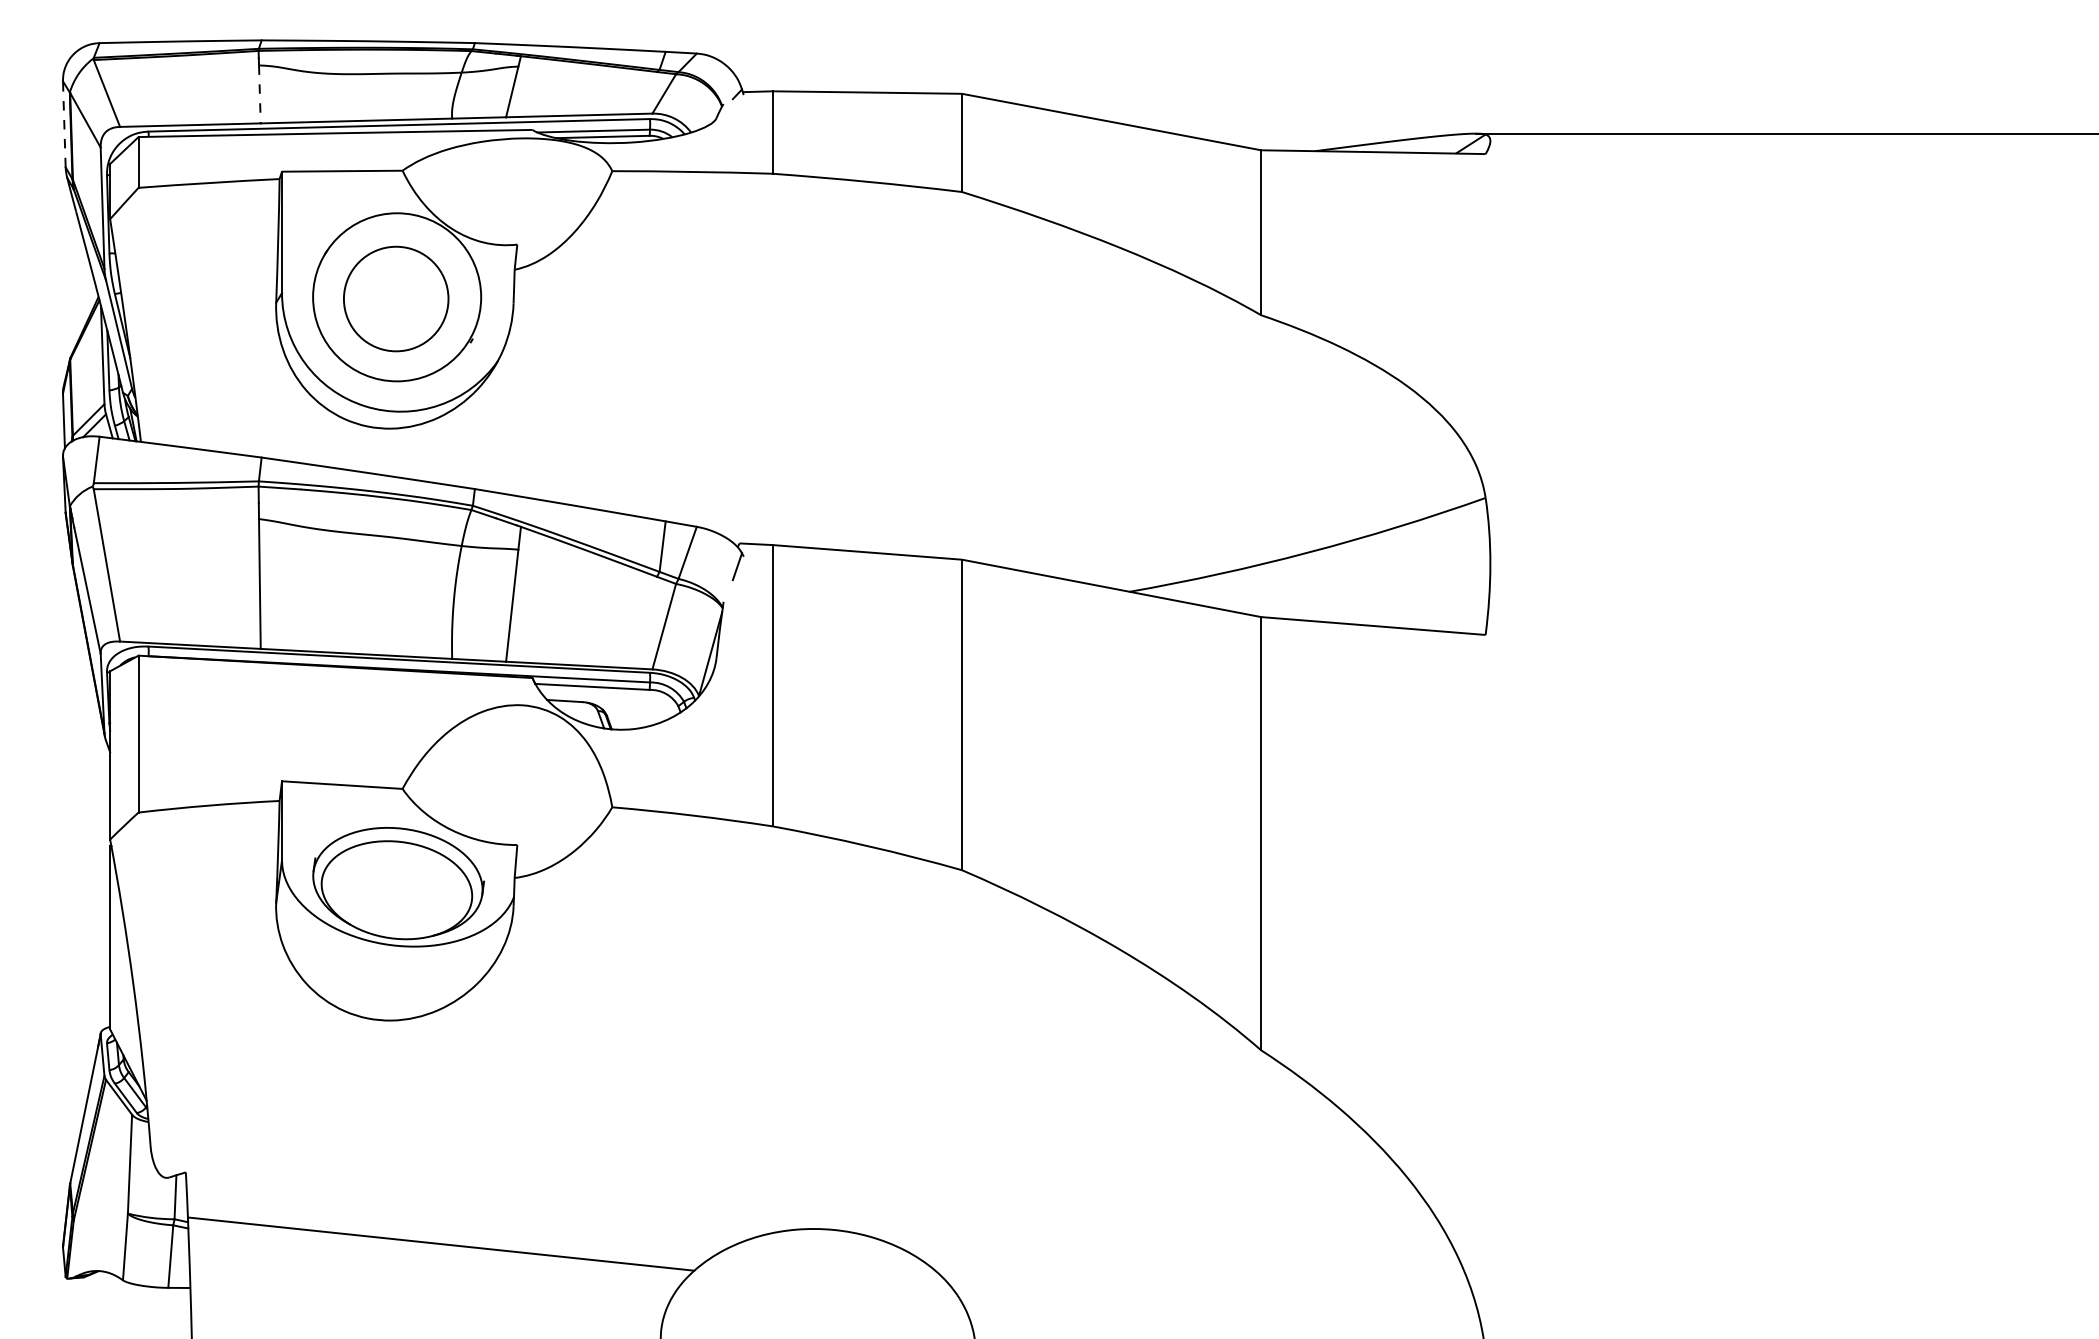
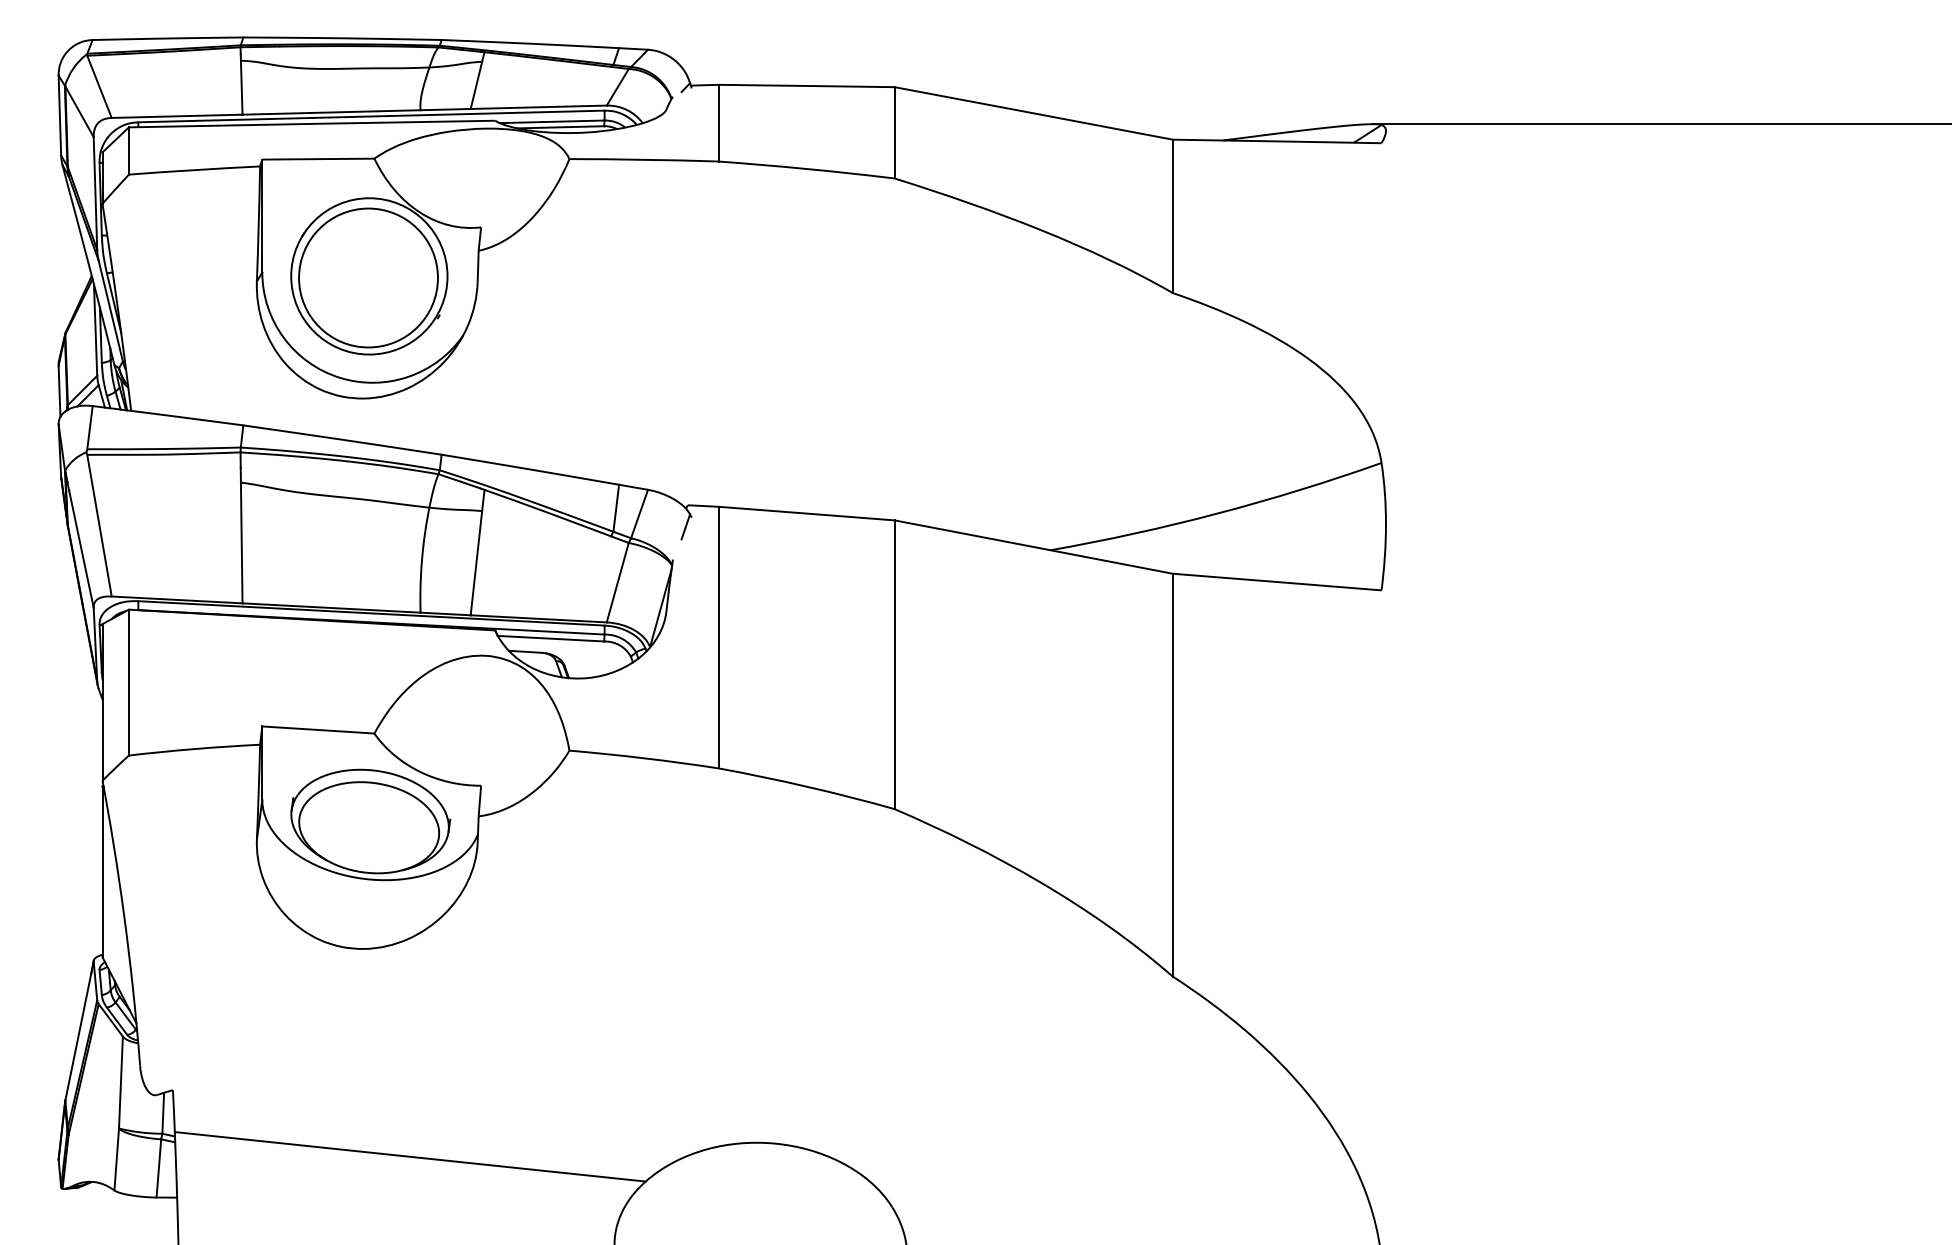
line: (259, 94) -> (241, 87), dashed -> solid
line: (64, 124) -> (60, 115), dashed -> solid
circle: (395, 298) -> (367, 277), size x1.43

